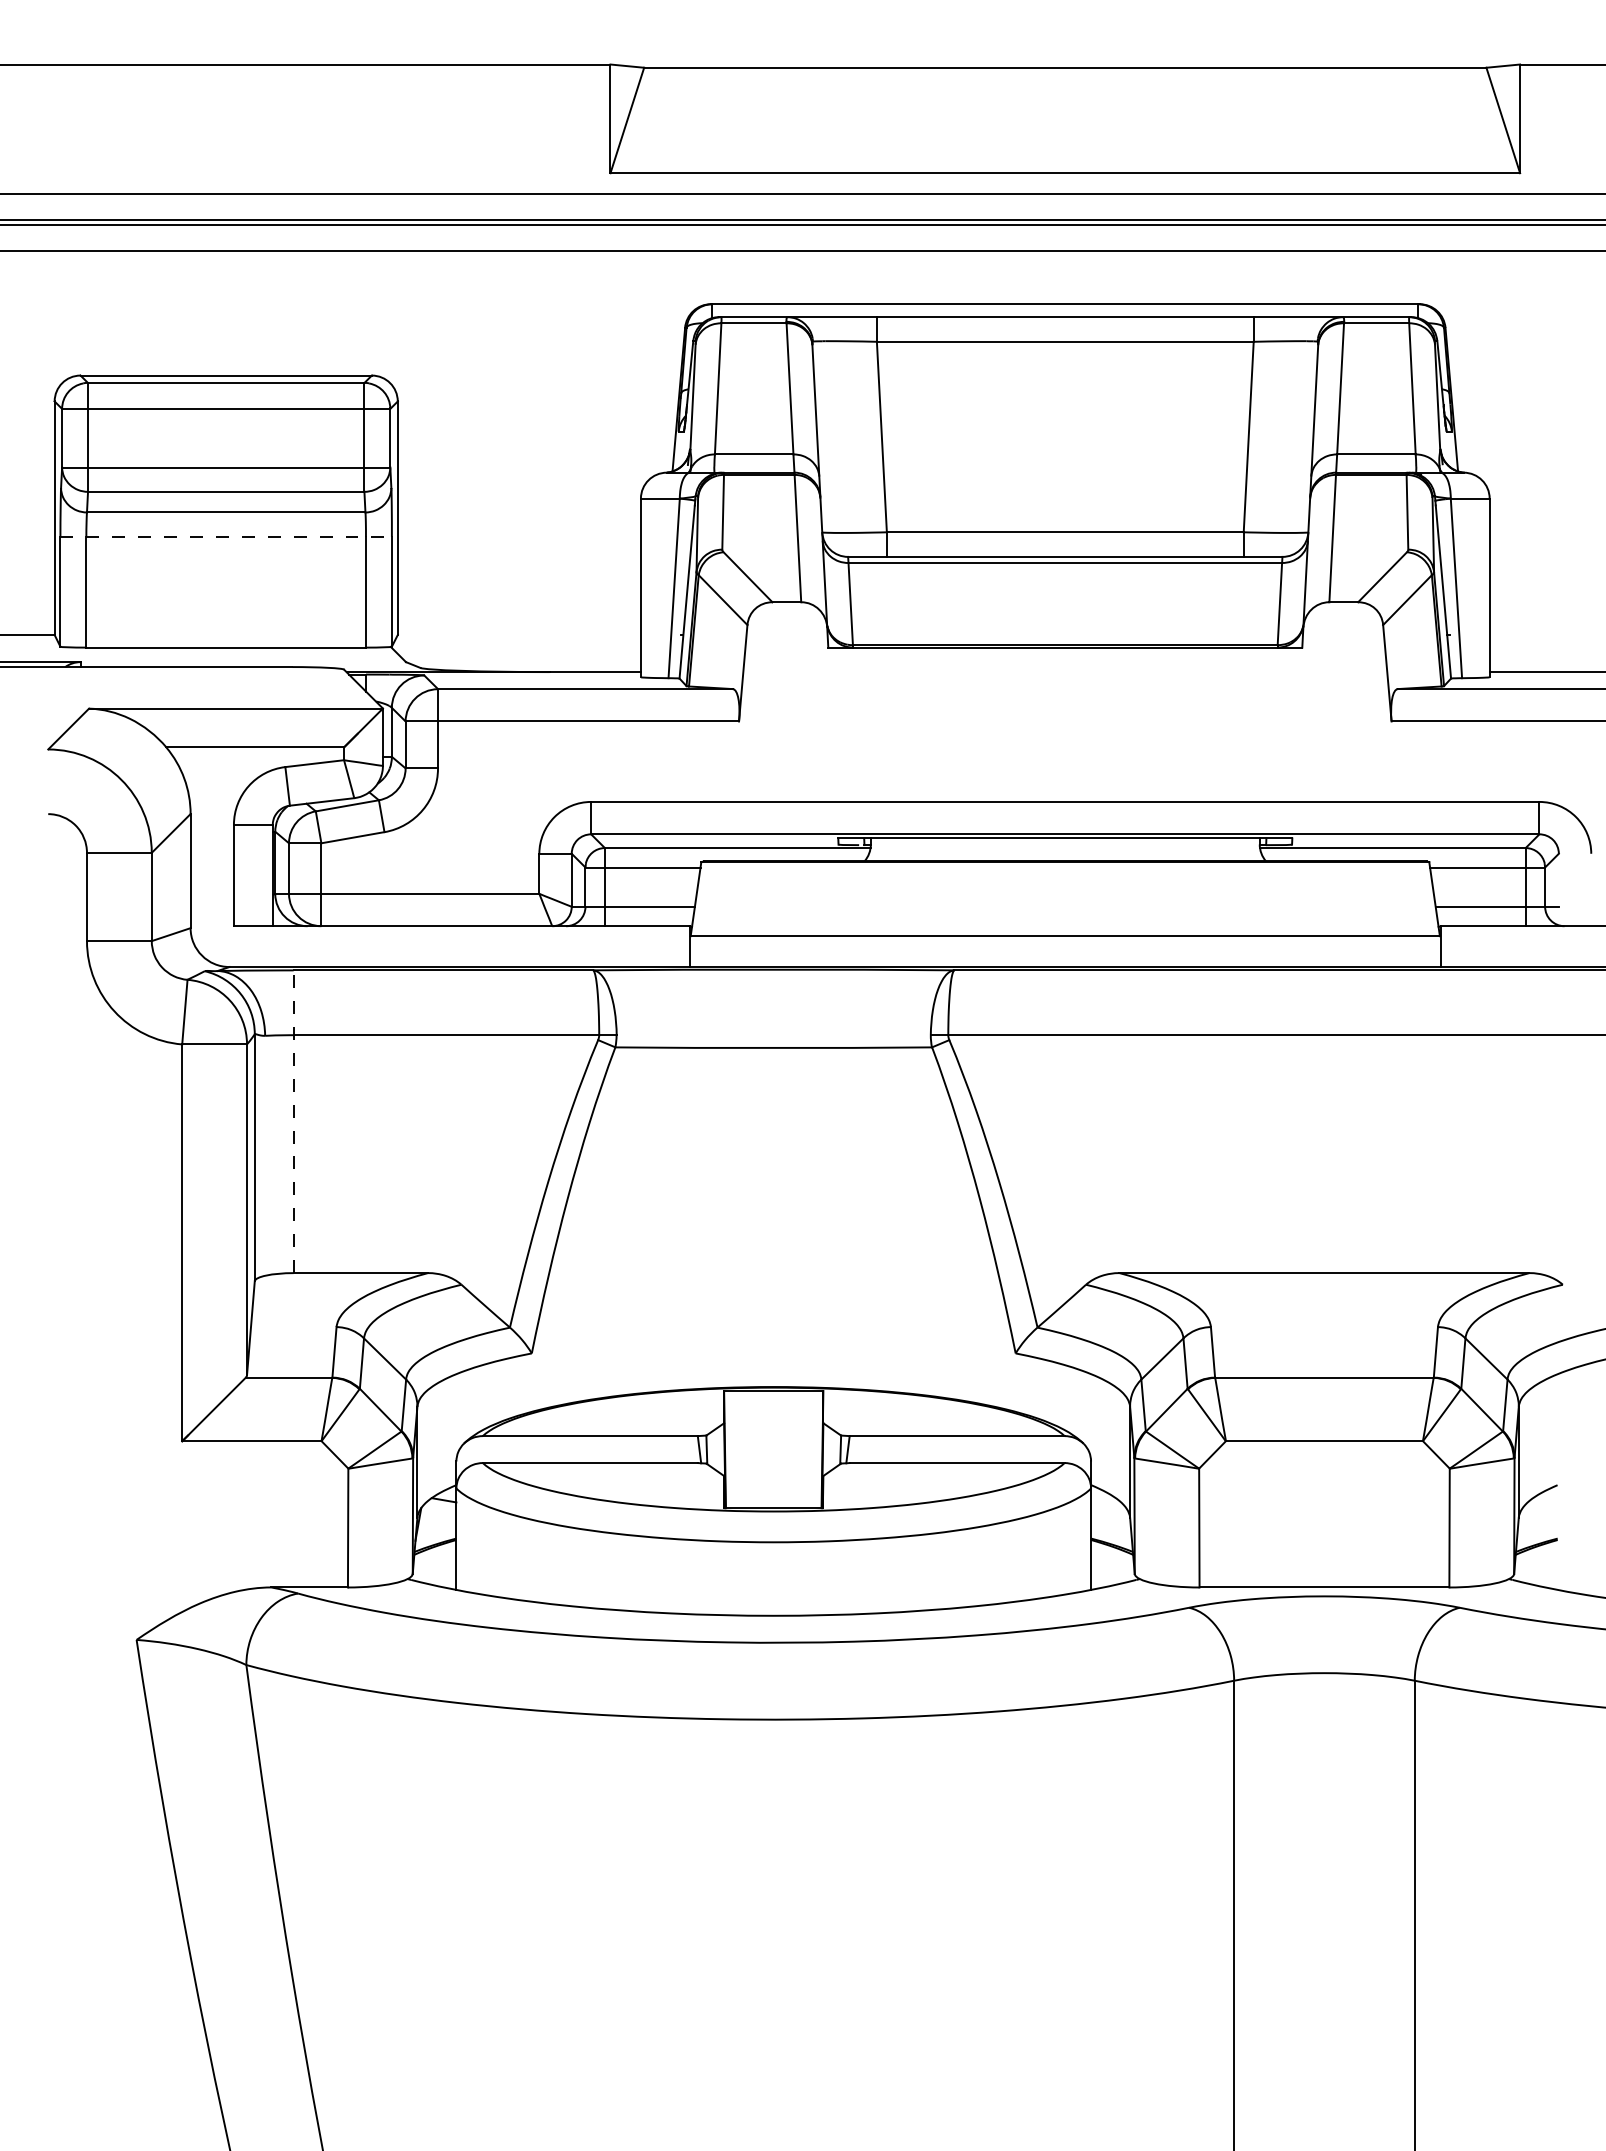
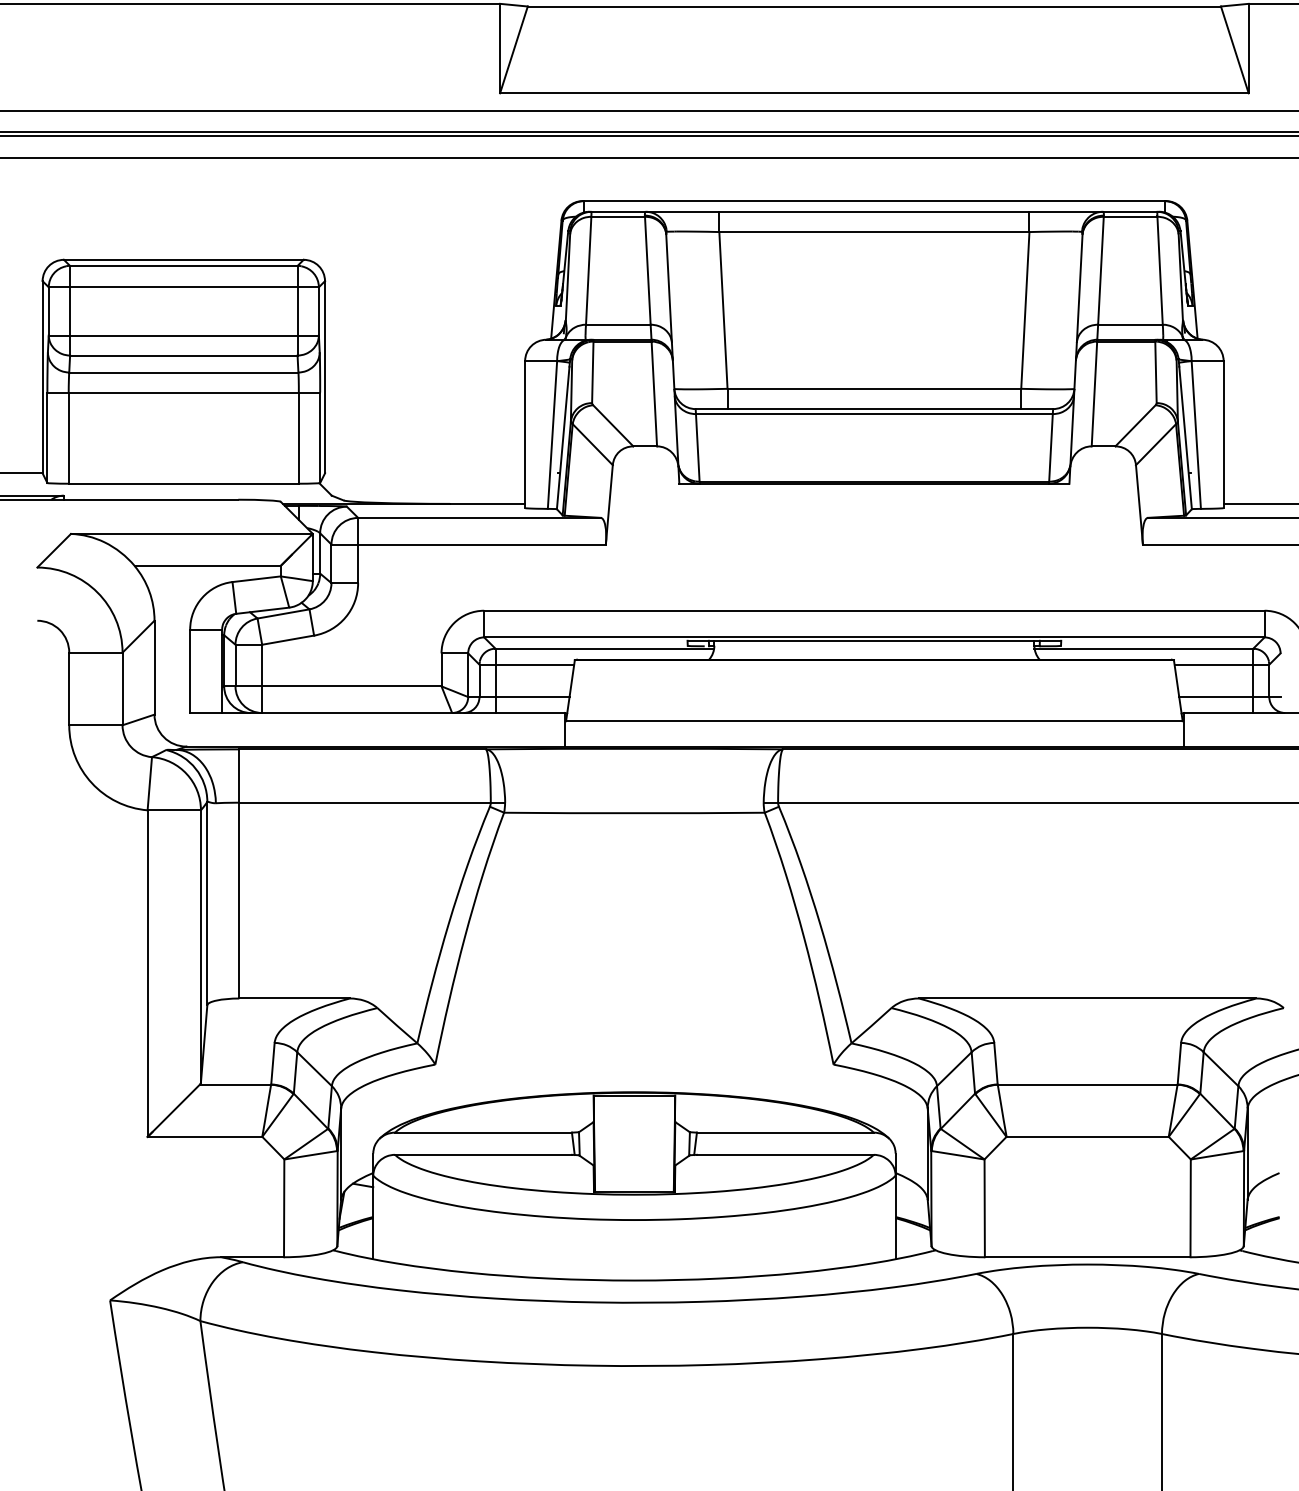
line: (226, 536) -> (184, 392), dashed -> solid
line: (293, 1121) -> (239, 873), dashed -> solid

